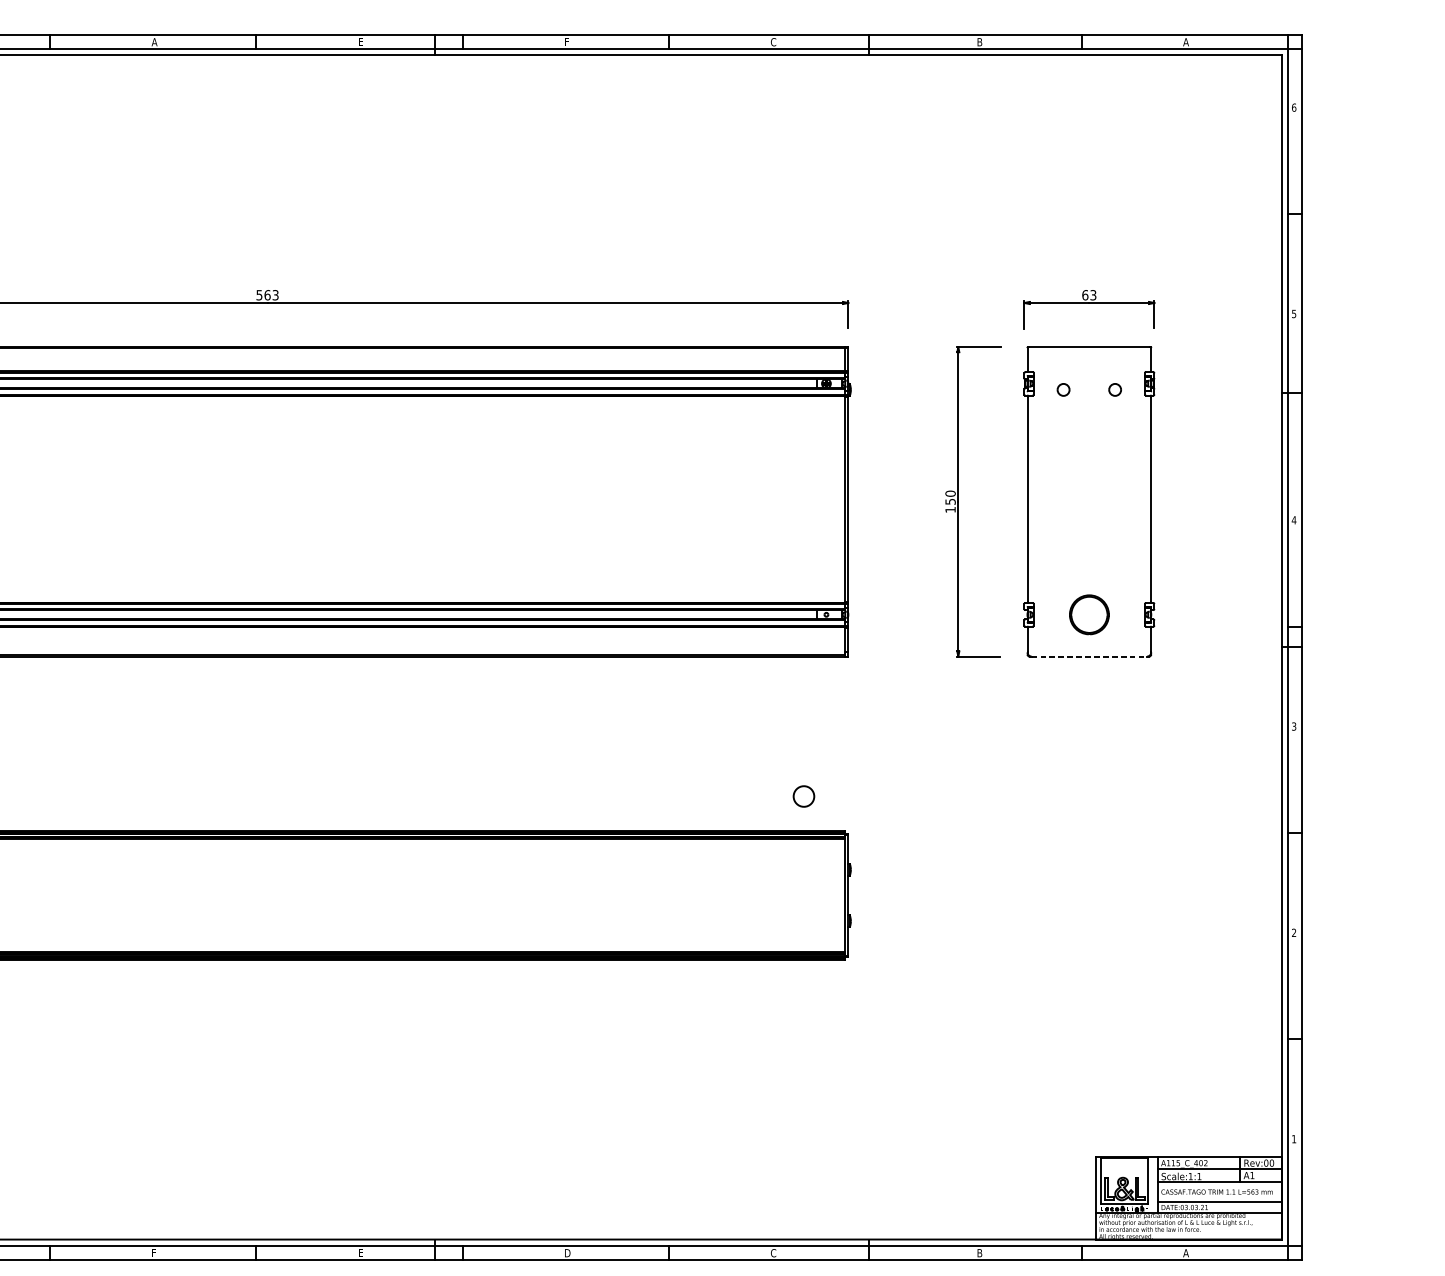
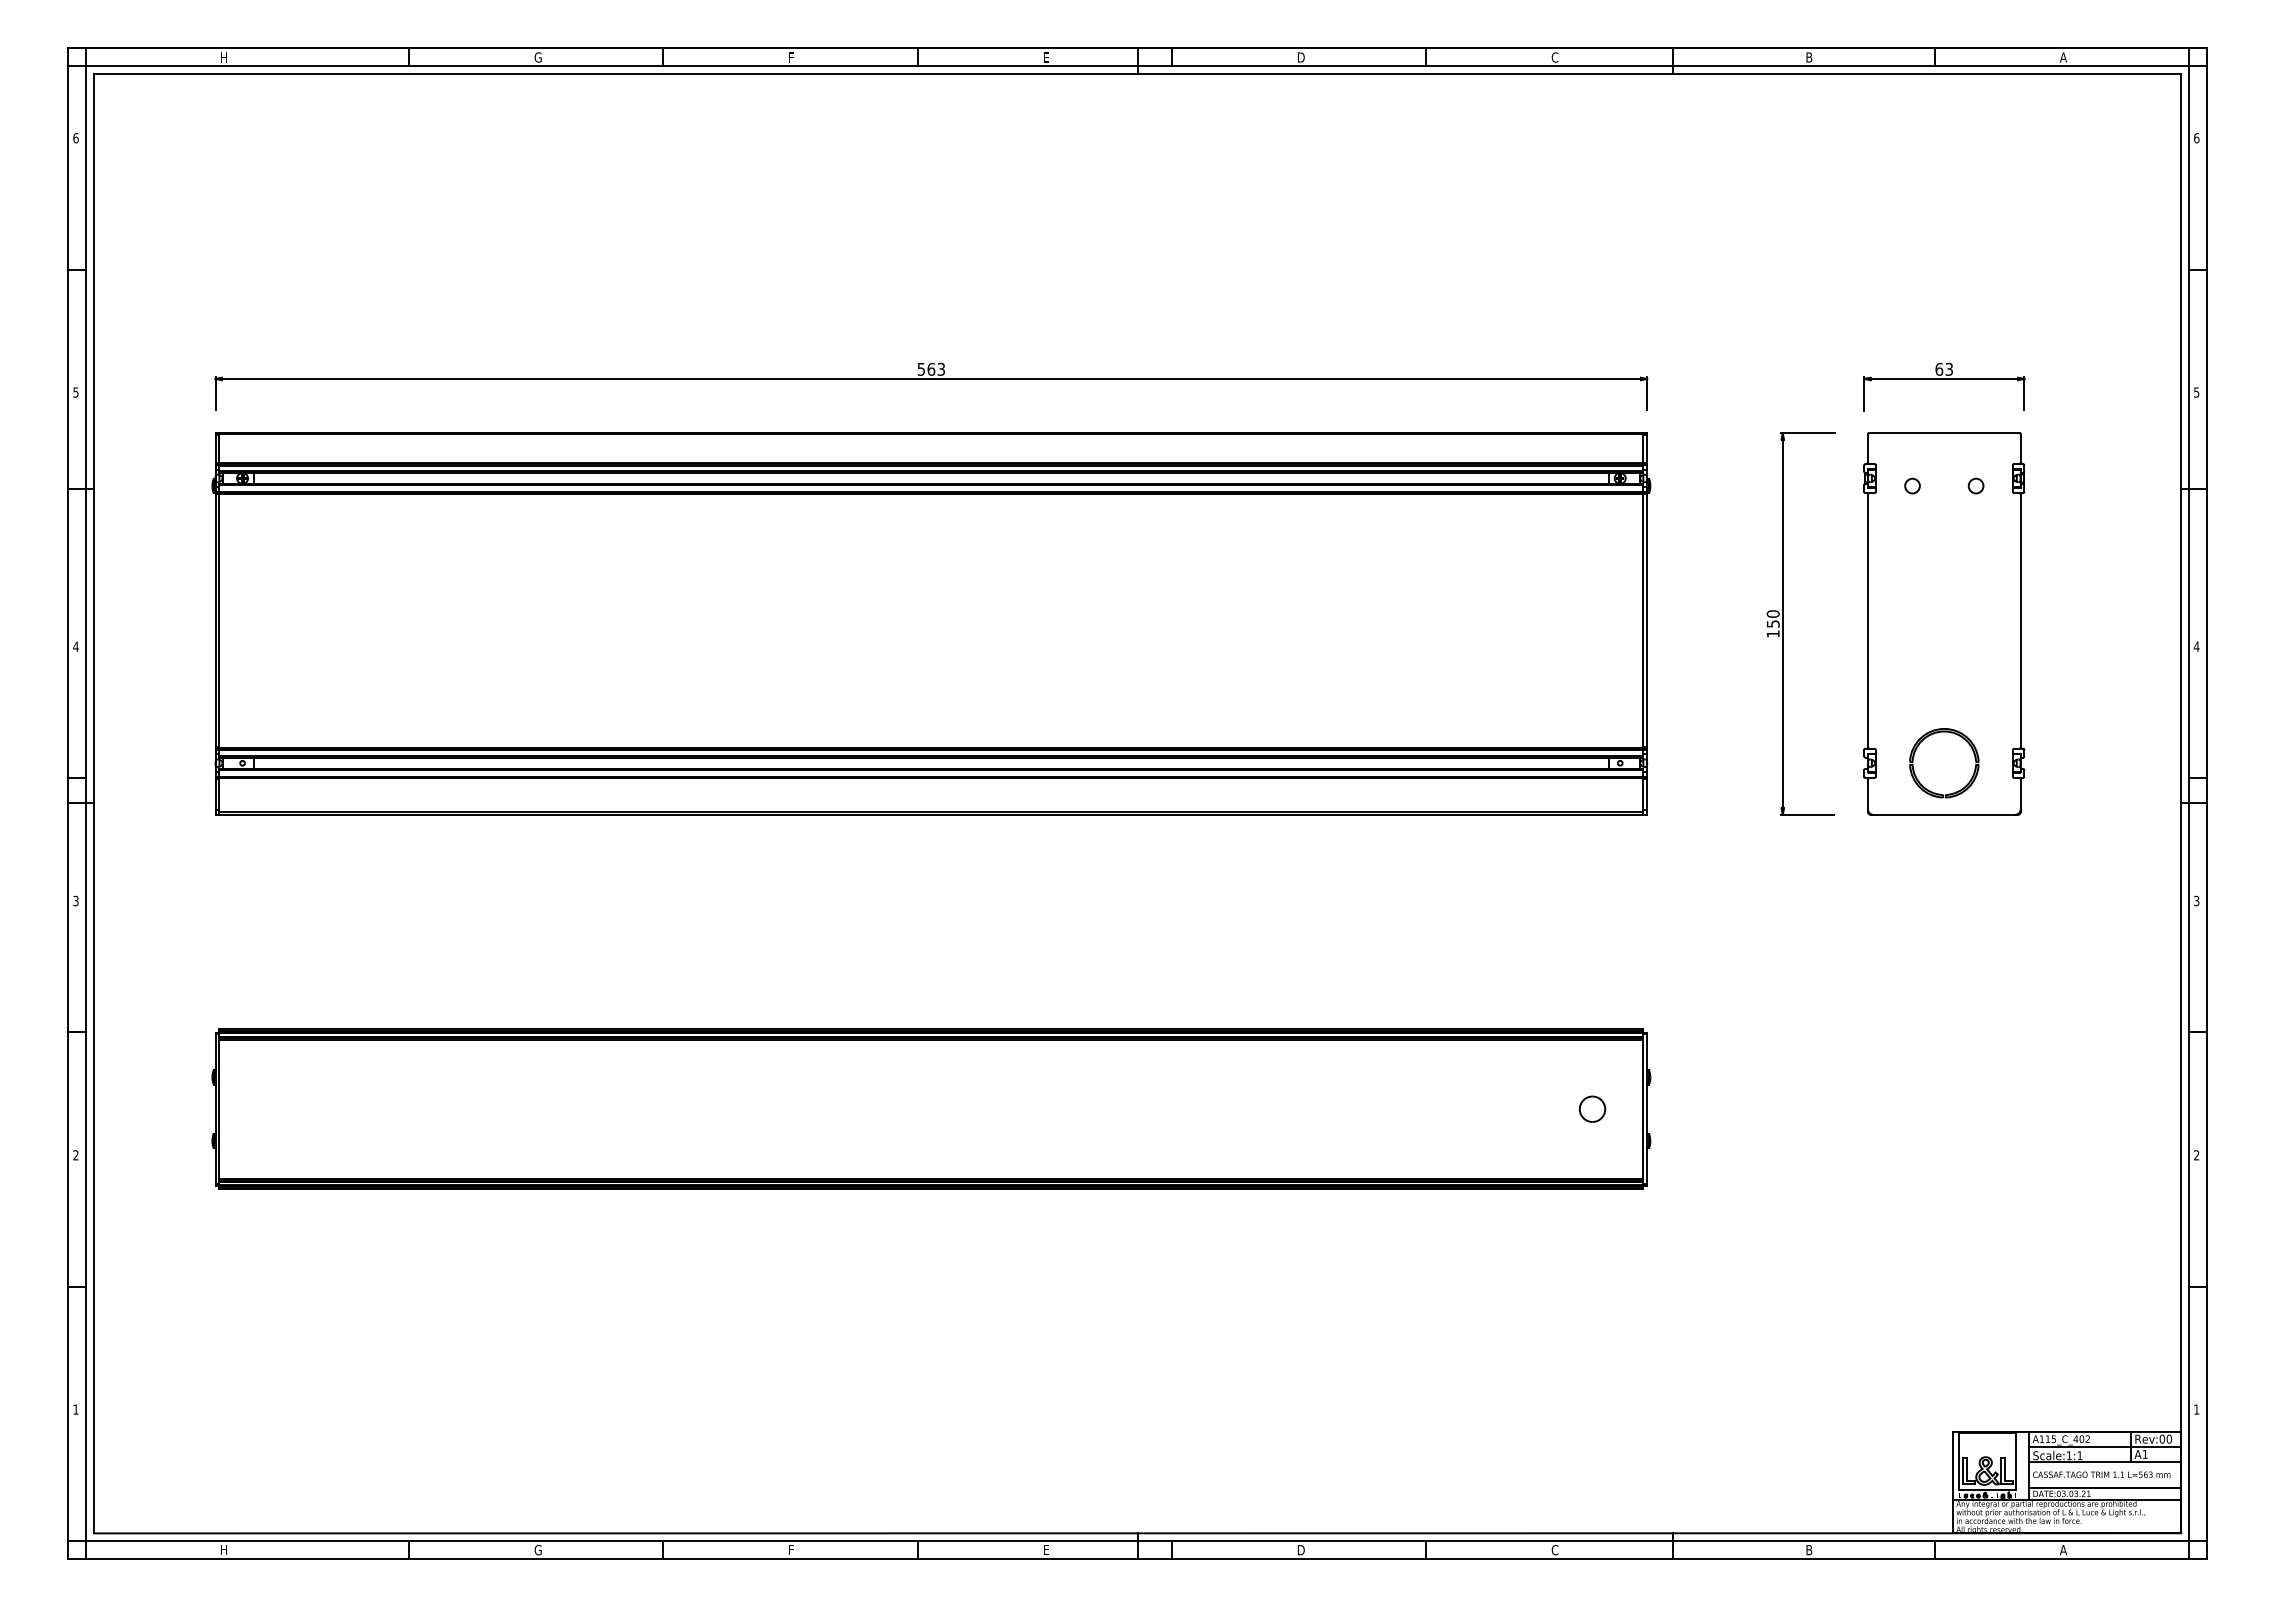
text: (154, 42) -> (791, 57), A -> F
text: (567, 42) -> (1301, 57), F -> D
part: (1089, 614) -> (1944, 763), size x1.43
line: (1089, 656) -> (1944, 814), dashed -> solid
part: (803, 795) -> (1592, 1108), moved

